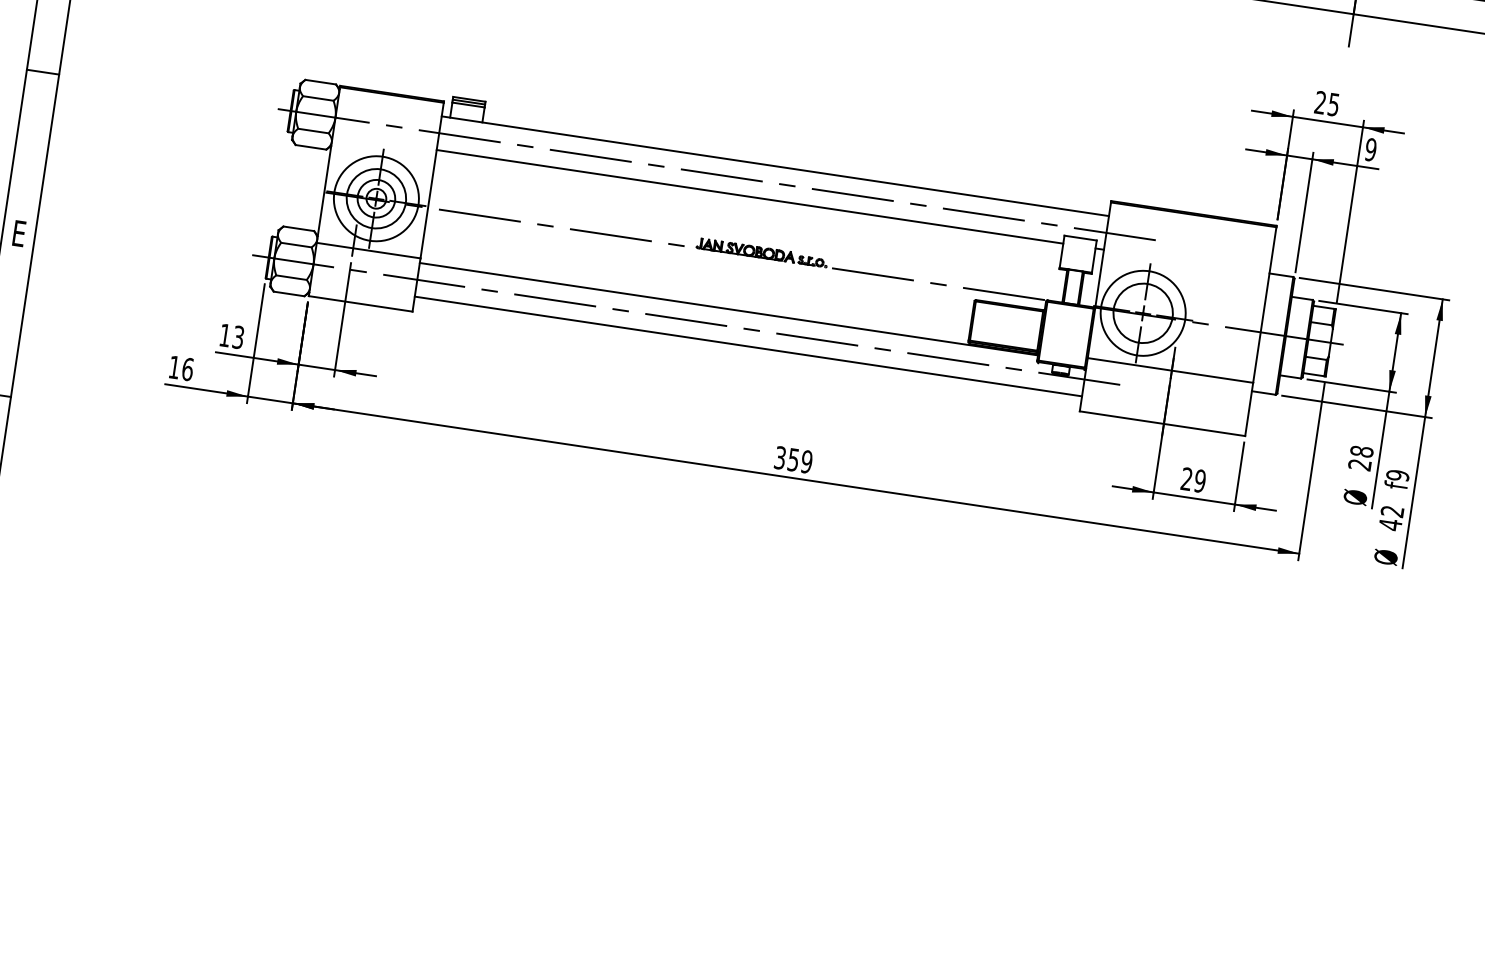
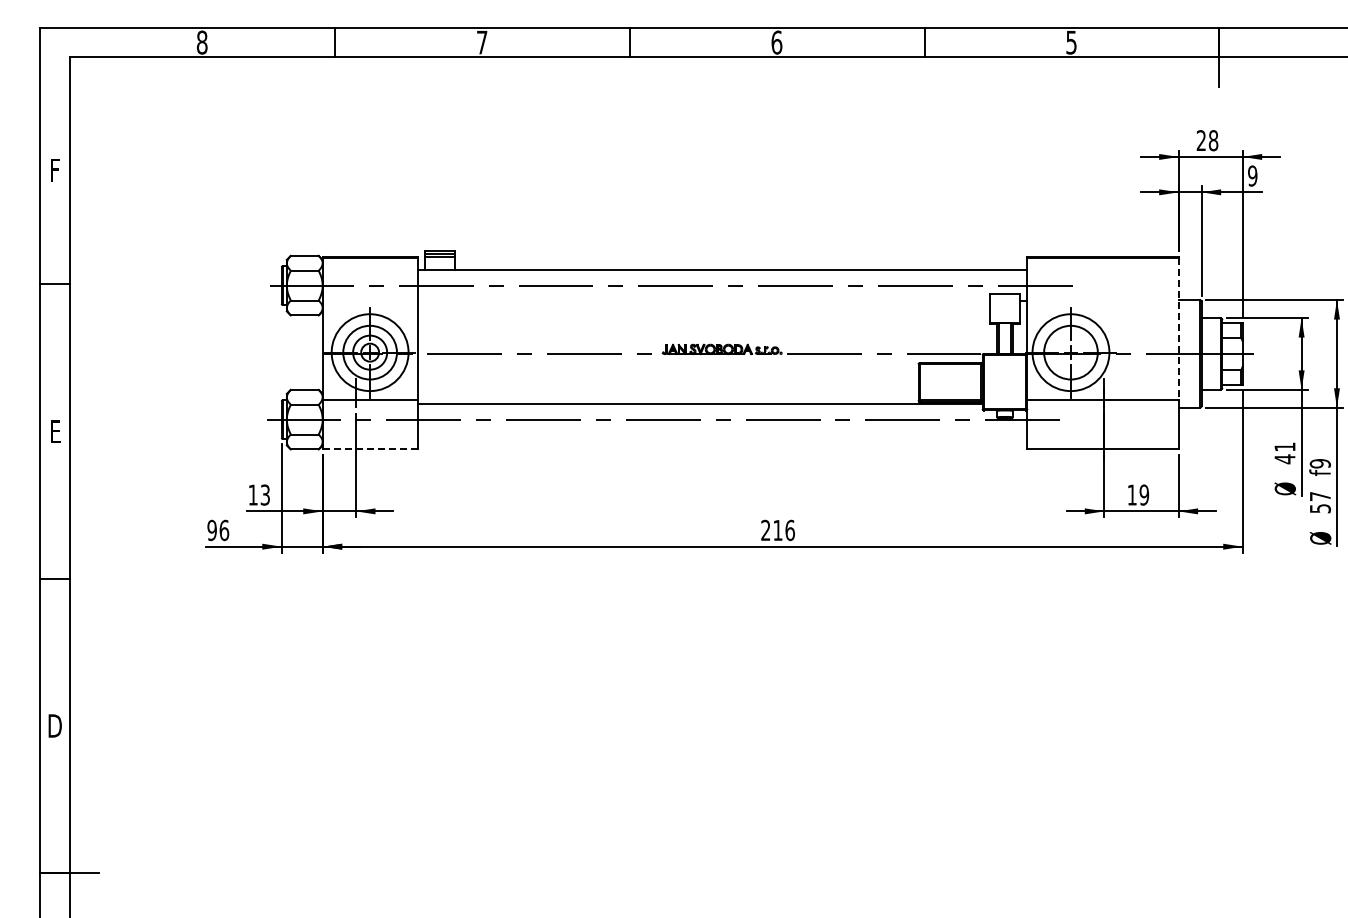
text: (1333, 104) -> (1213, 140), 25 -> 28
line: (749, 197) -> (703, 301), removed
line: (360, 303) -> (369, 448), solid -> dashed
line: (1264, 305) -> (1178, 329), solid -> dashed
line: (748, 346) -> (722, 435), removed
text: (173, 367) -> (211, 530), 16 -> 96
text: (1360, 458) -> (1284, 453), 28 -> 41
text: (793, 459) -> (777, 530), 359 -> 216
text: (1186, 478) -> (1131, 494), 29 -> 19
text: (1390, 517) -> (1319, 502), 42 -> 57

